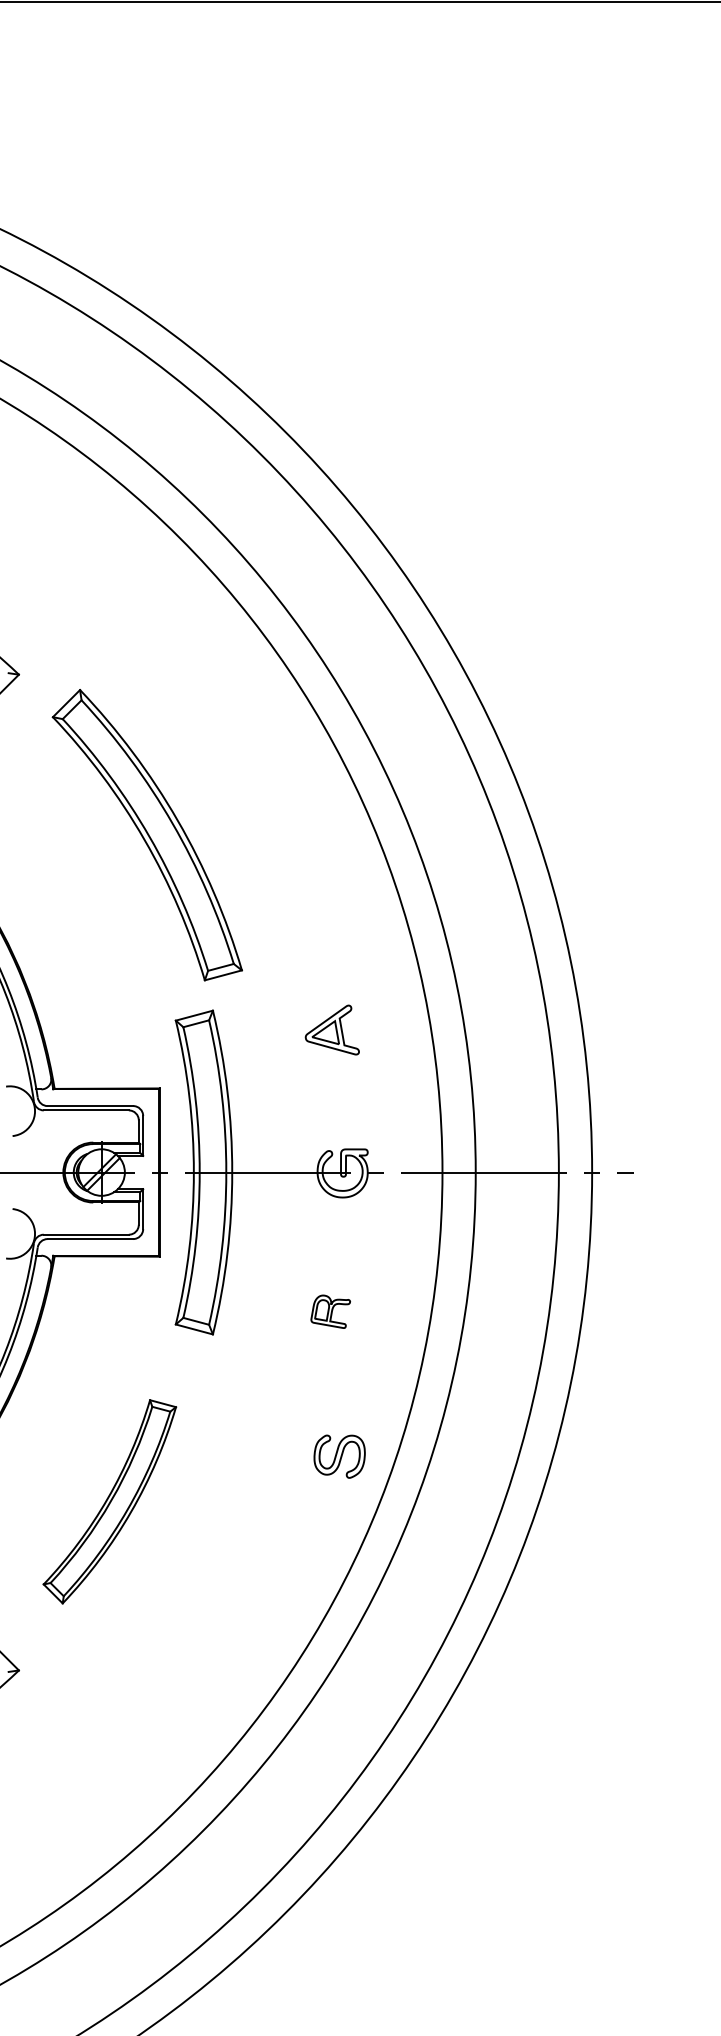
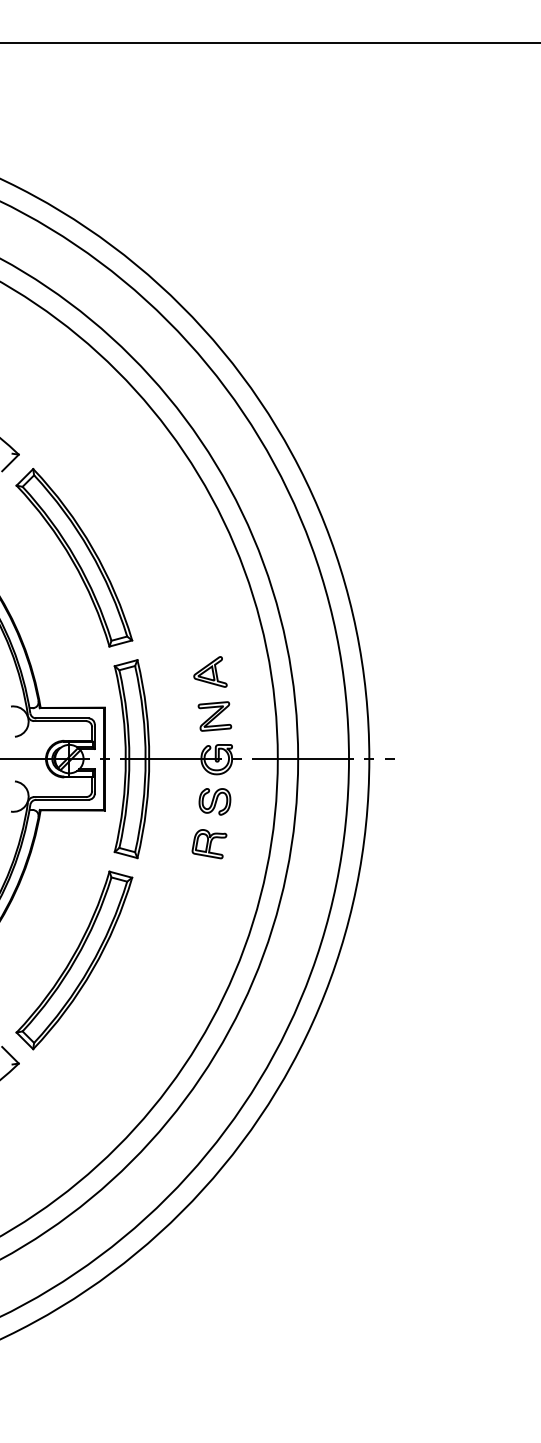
part: (147, 834) -> (74, 557), moved
part: (338, 1102) -> (214, 716), added
part: (330, 1312) -> (209, 844), size x1.43
part: (338, 1456) -> (214, 801), moved
part: (109, 1501) -> (74, 960), size x1.43

